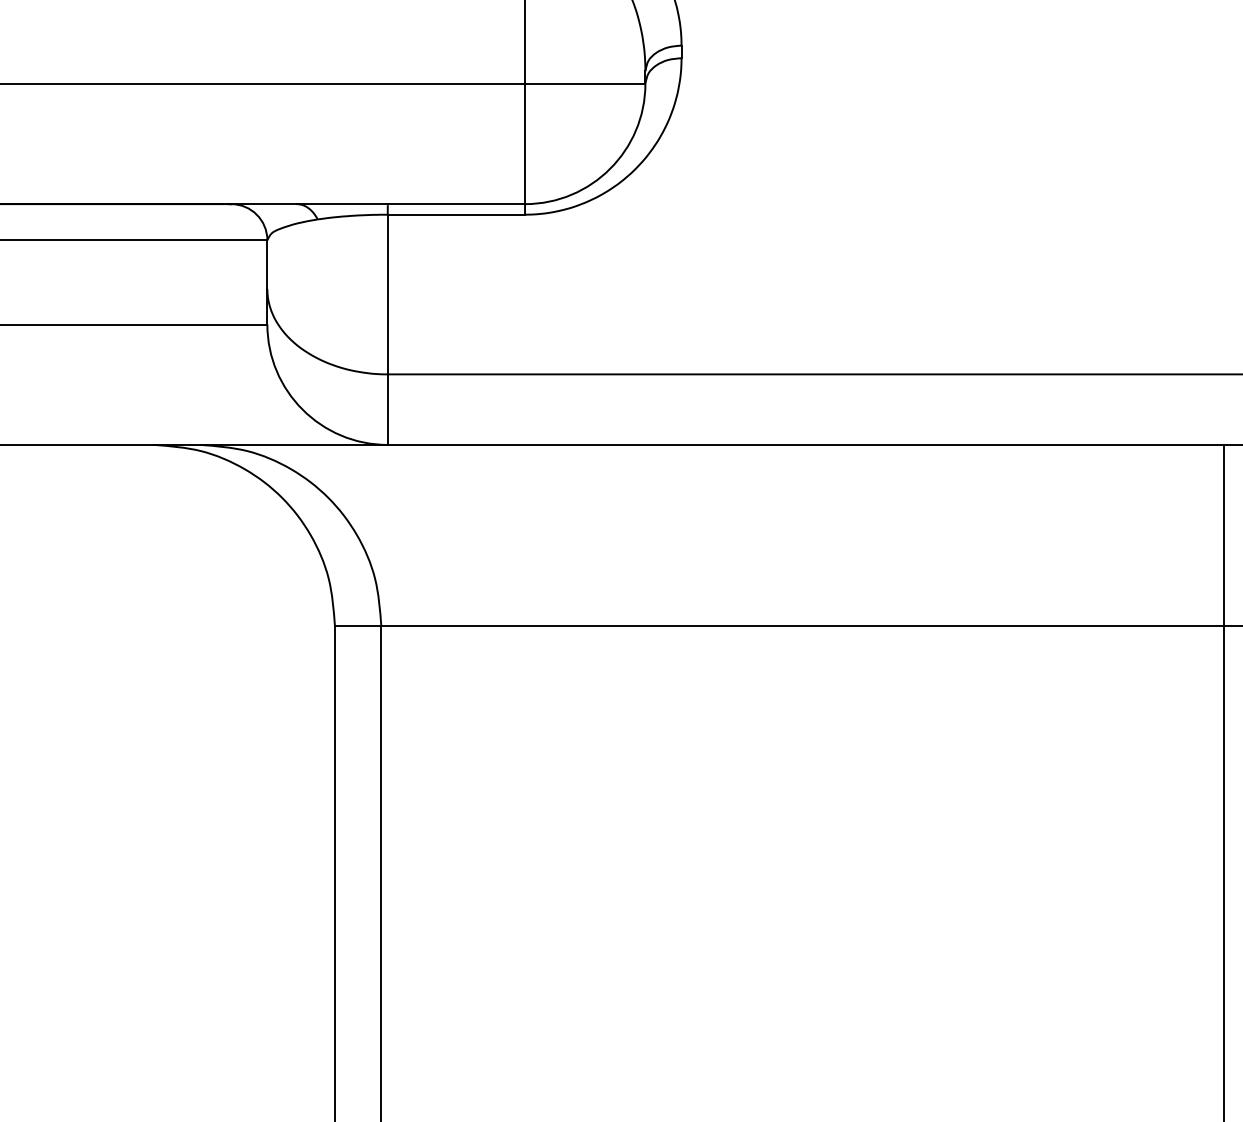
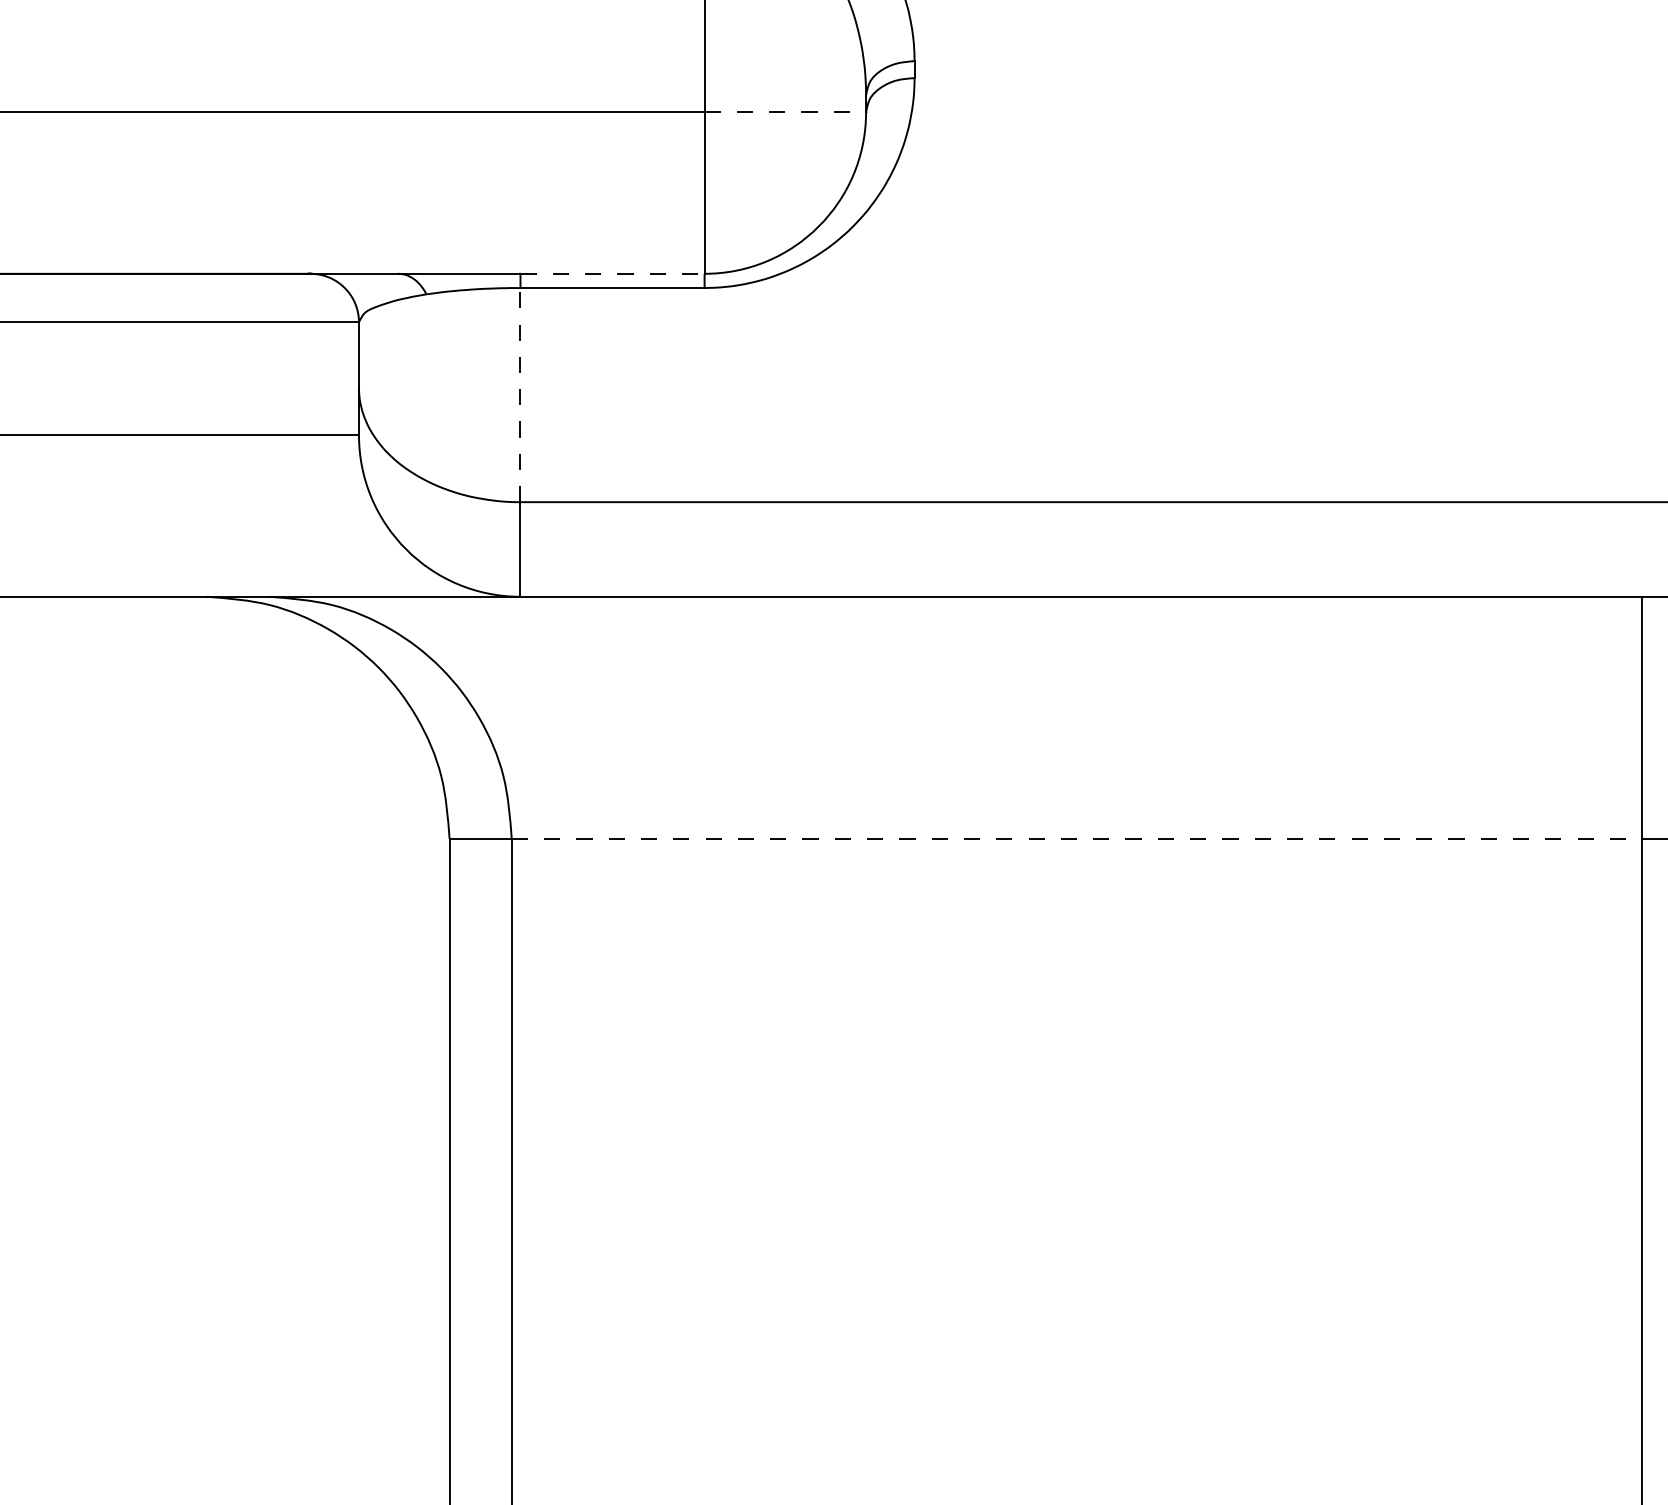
line: (585, 83) -> (785, 112), solid -> dashed
line: (457, 203) -> (613, 273), solid -> dashed
line: (387, 294) -> (520, 394), solid -> dashed
line: (802, 625) -> (1076, 839), solid -> dashed

